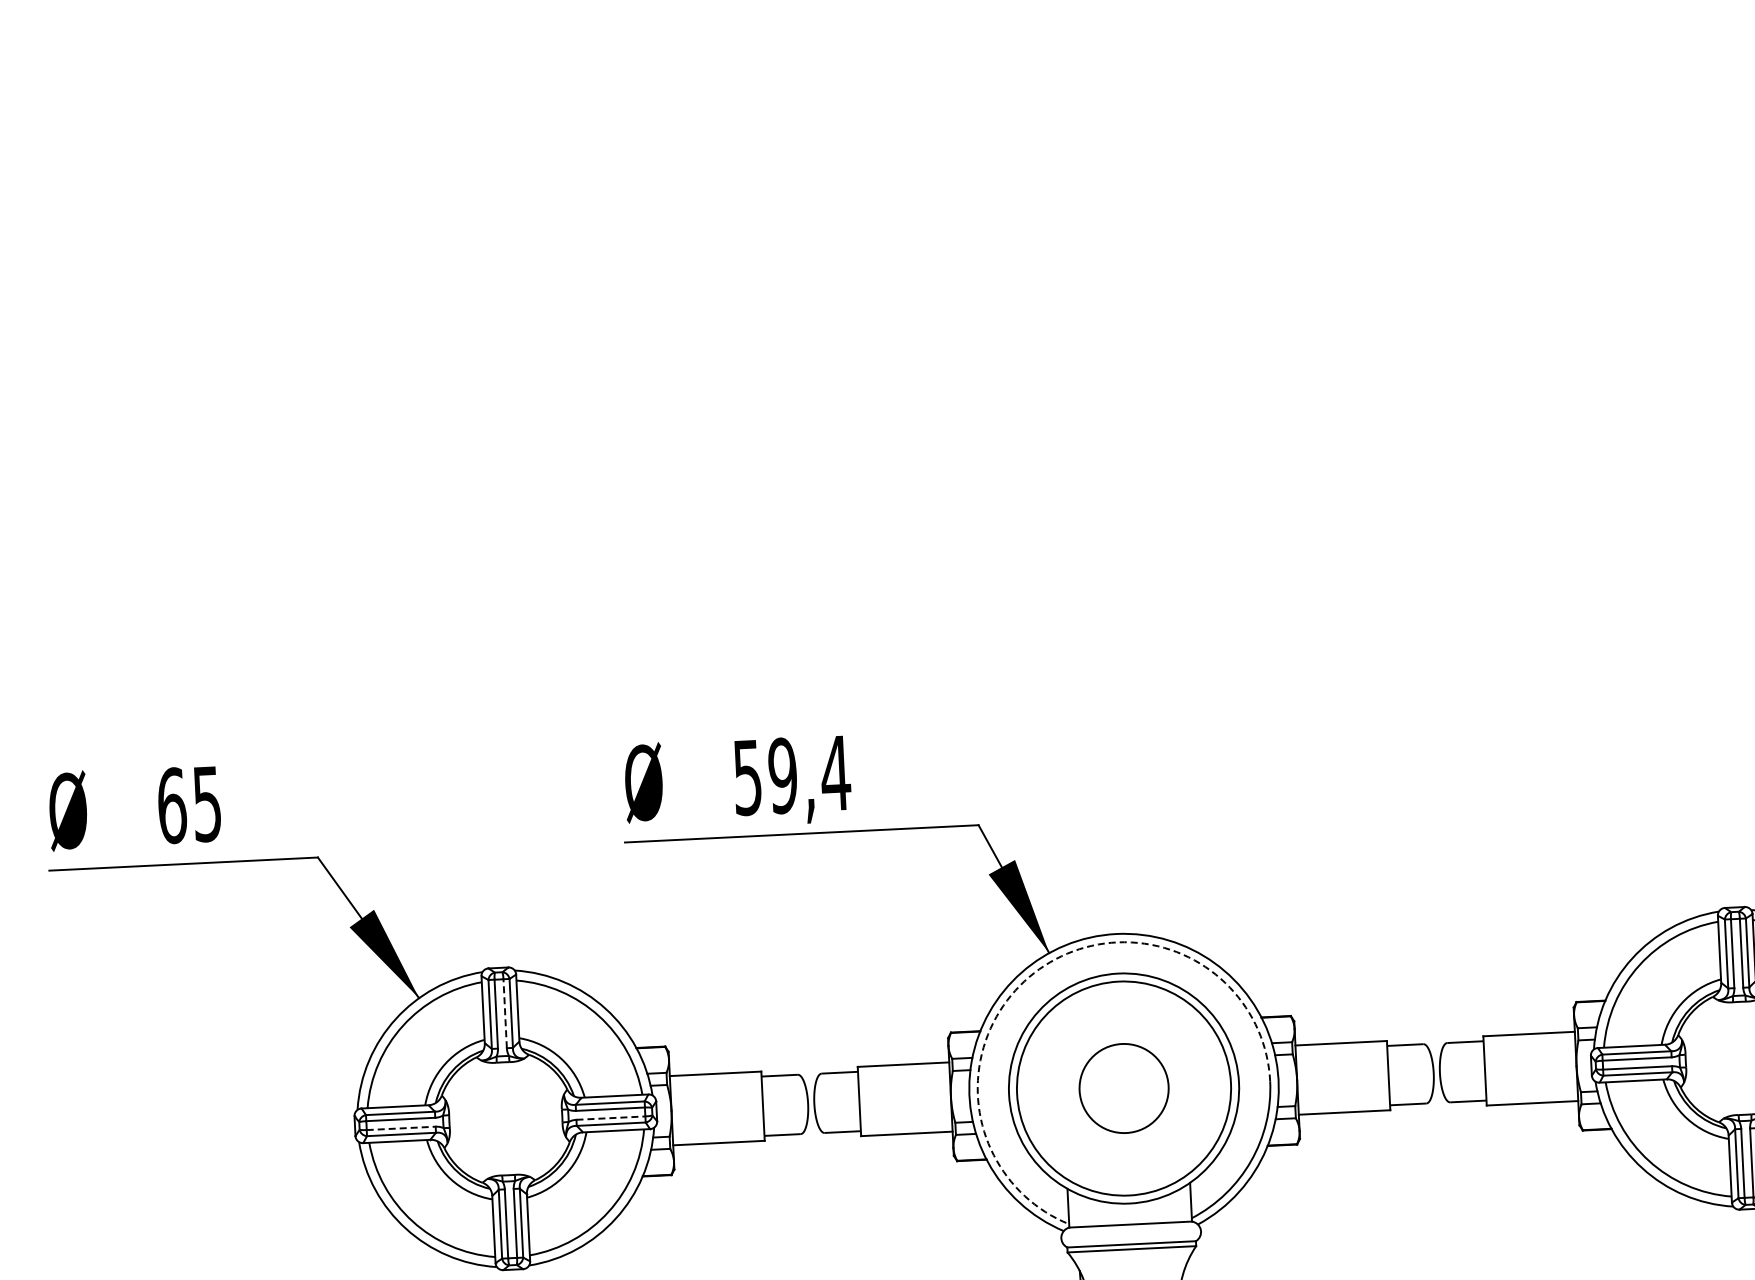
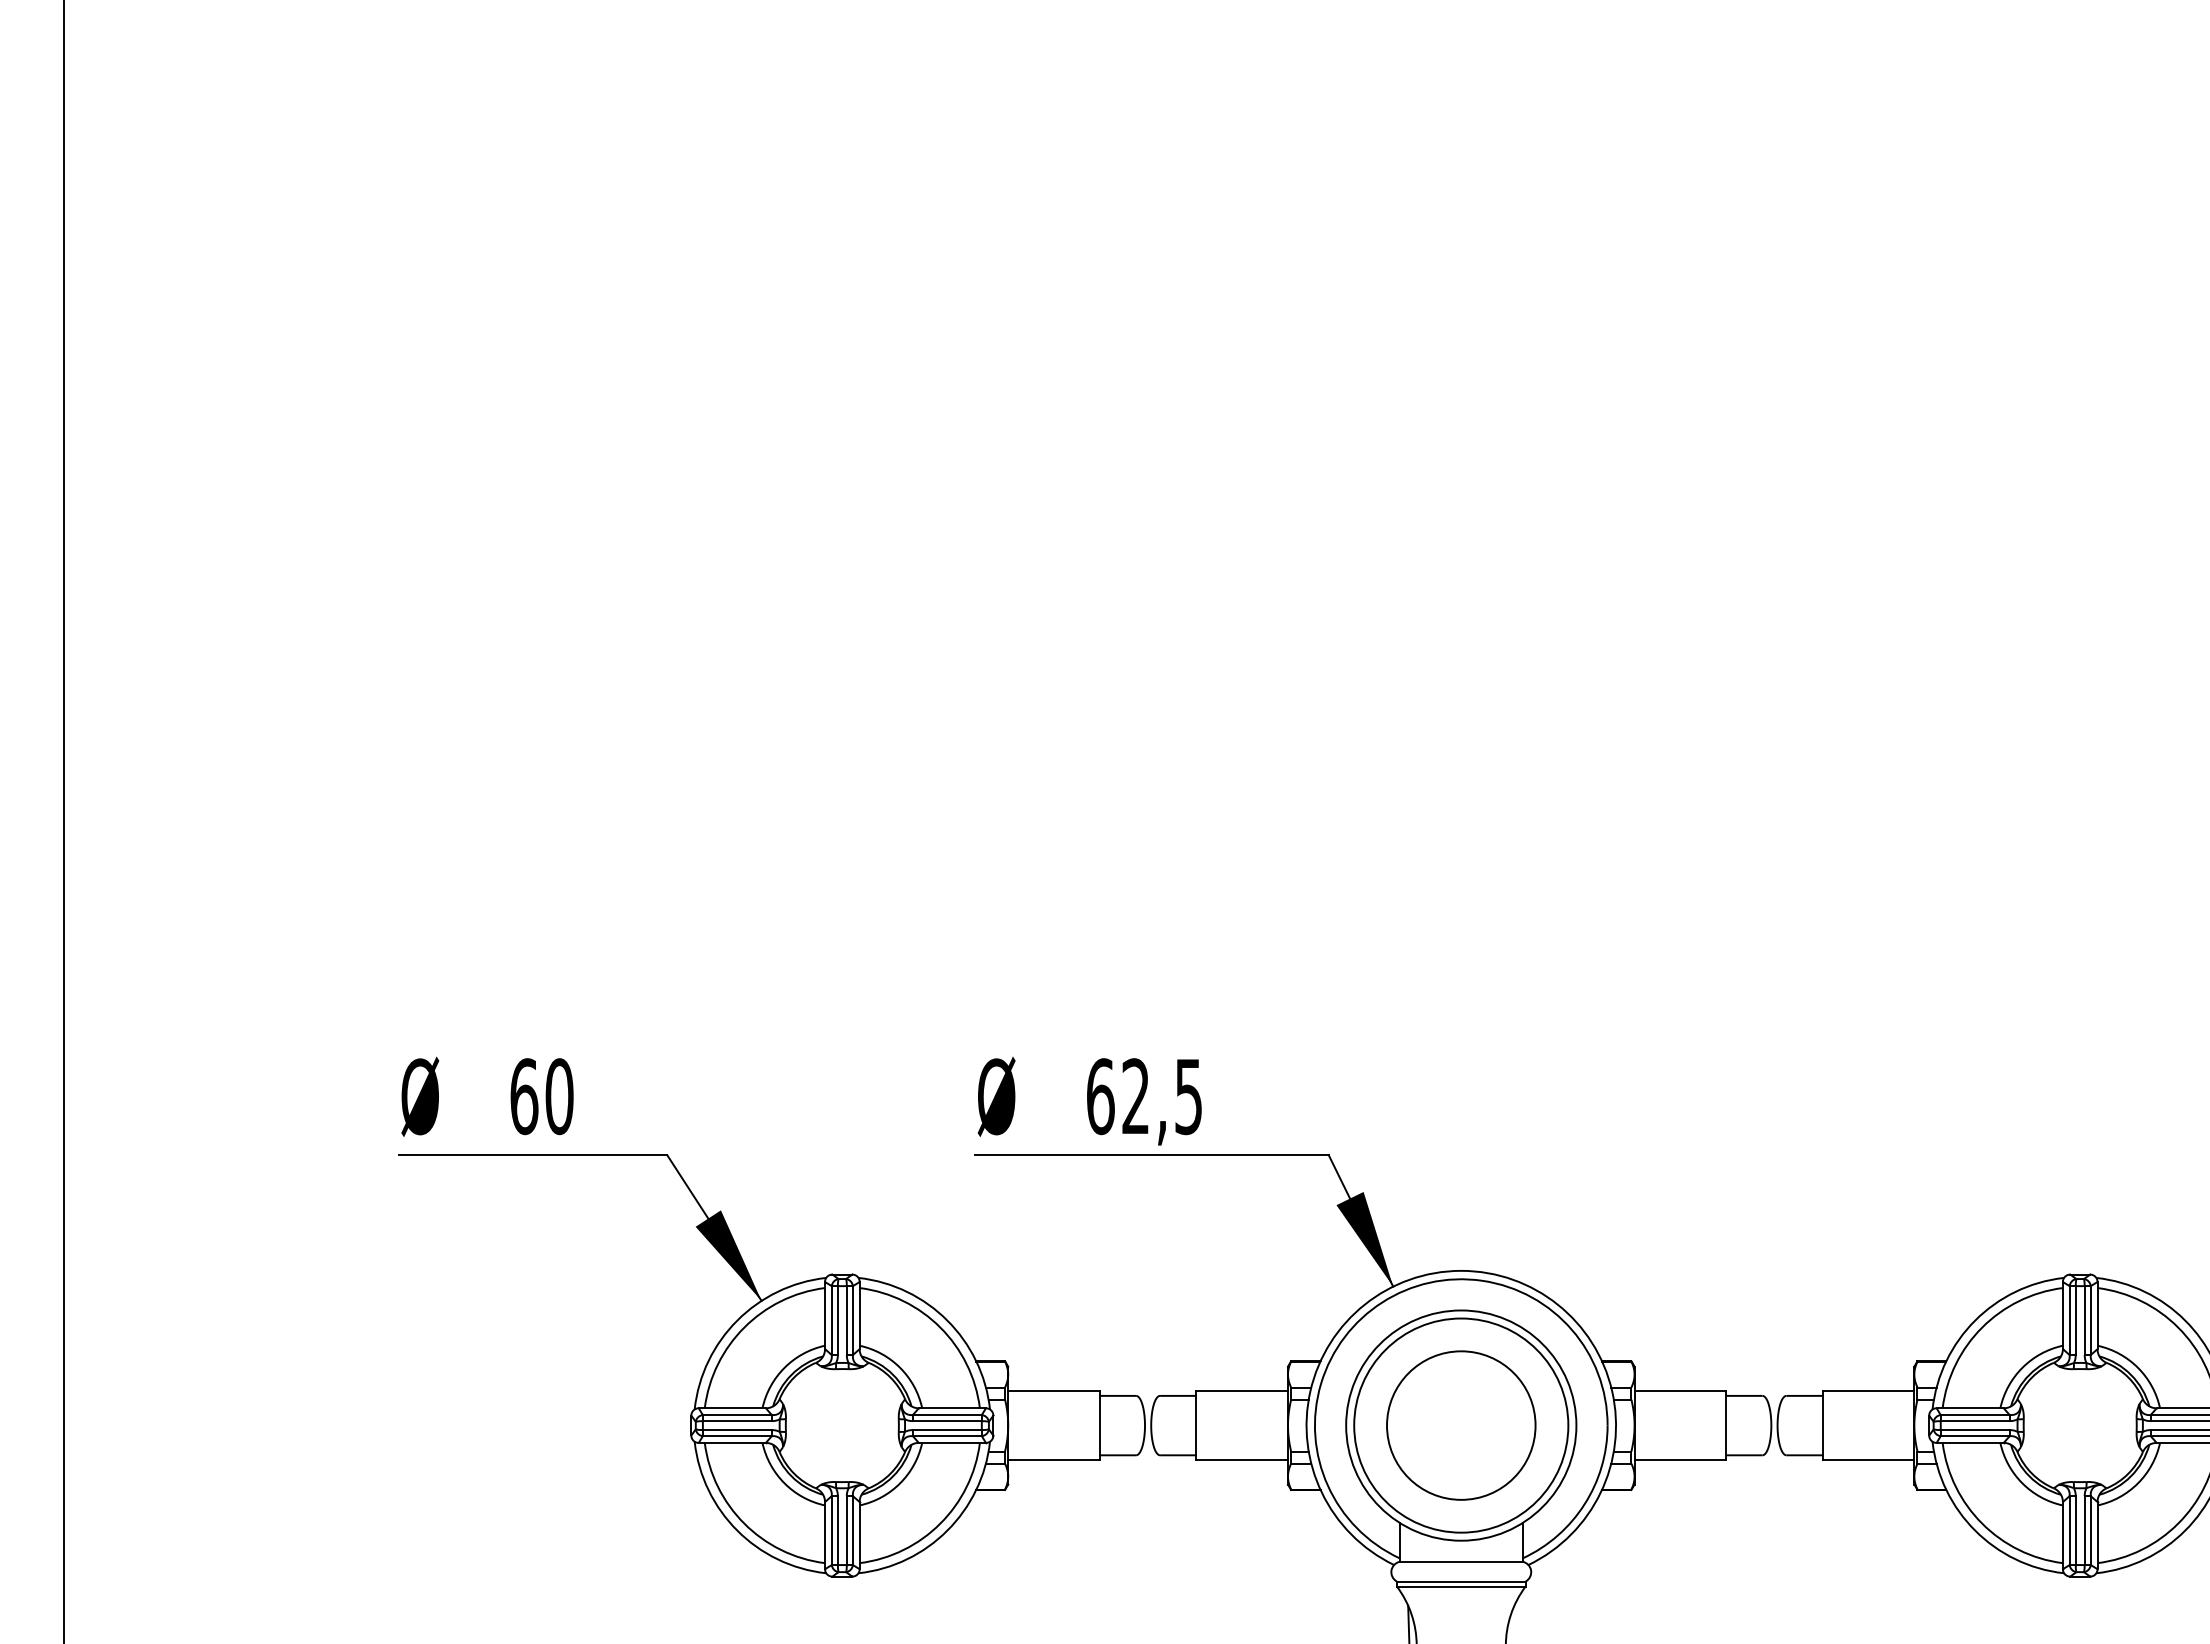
text: (792, 775) -> (1145, 1096), 59,4 -> 62,5
text: (207, 803) -> (559, 1096), 65 -> 60
arc: (1039, 969) -> (1382, 1302), dashed -> solid
line: (504, 1013) -> (846, 1320), dashed -> solid
circle: (1124, 1088) -> (1461, 1425), size x1.67
line: (611, 1118) -> (947, 1430), dashed -> solid
line: (401, 1128) -> (737, 1430), dashed -> solid

